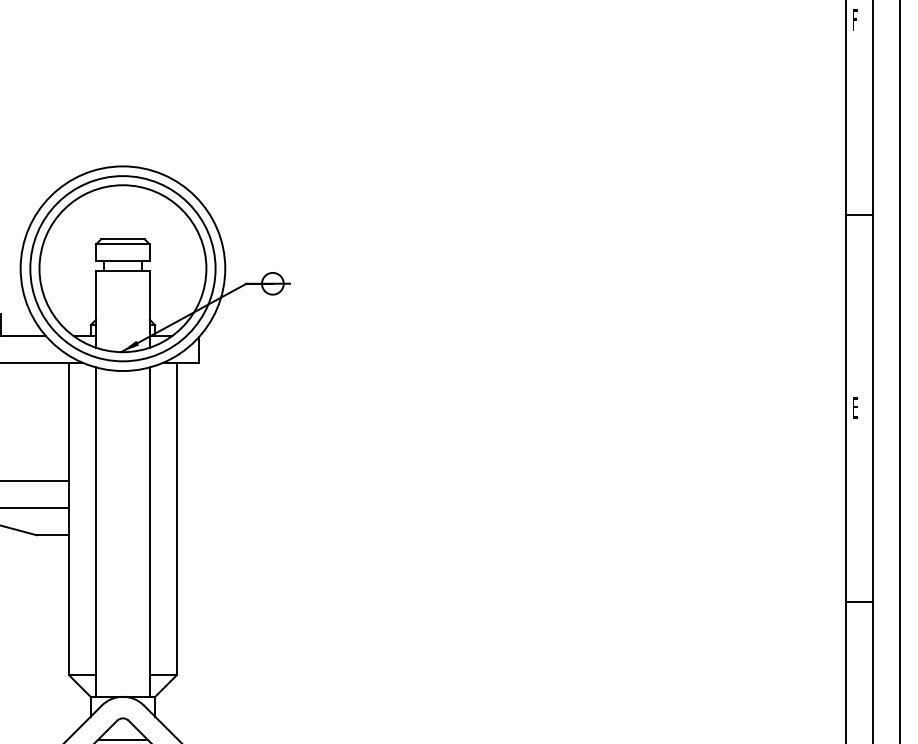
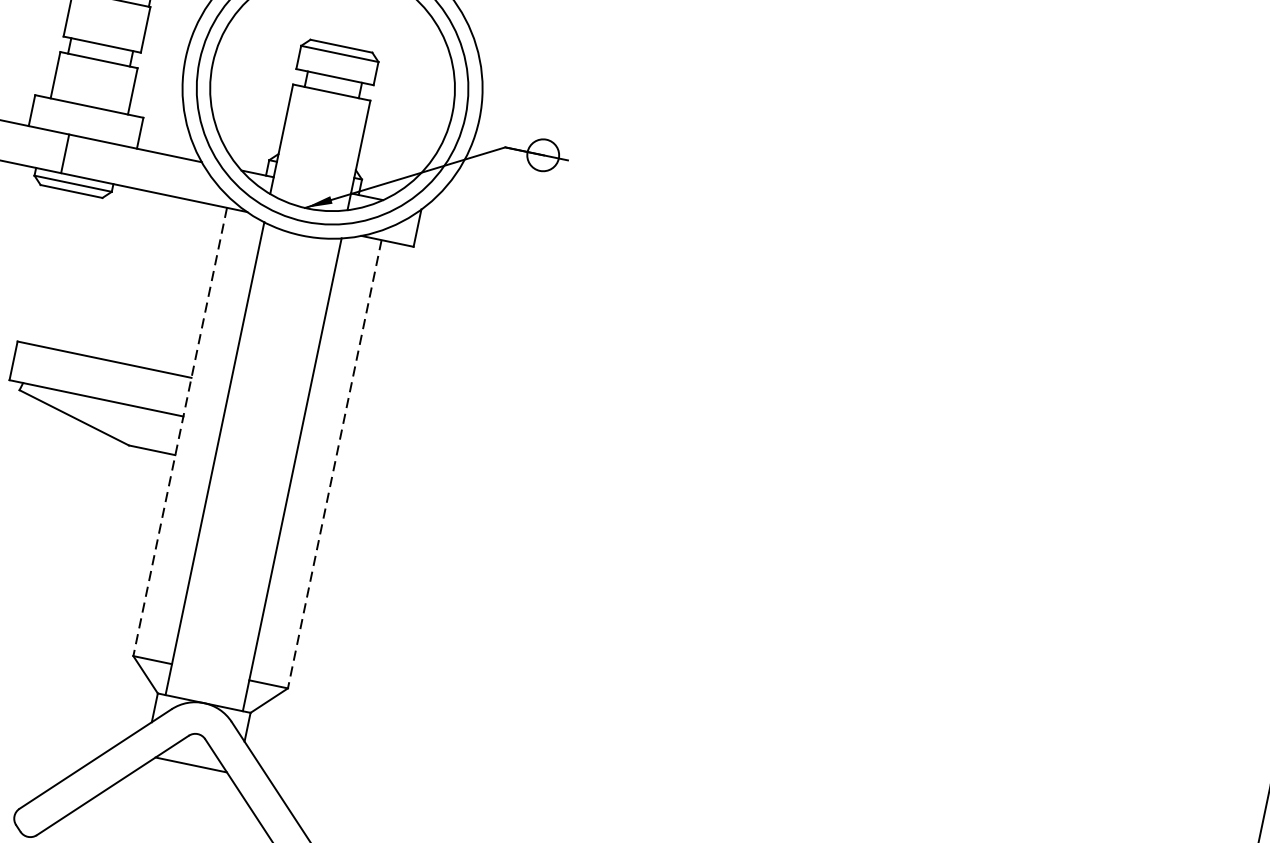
line: (69, 519) -> (180, 432), solid -> dashed
line: (176, 519) -> (334, 464), solid -> dashed

